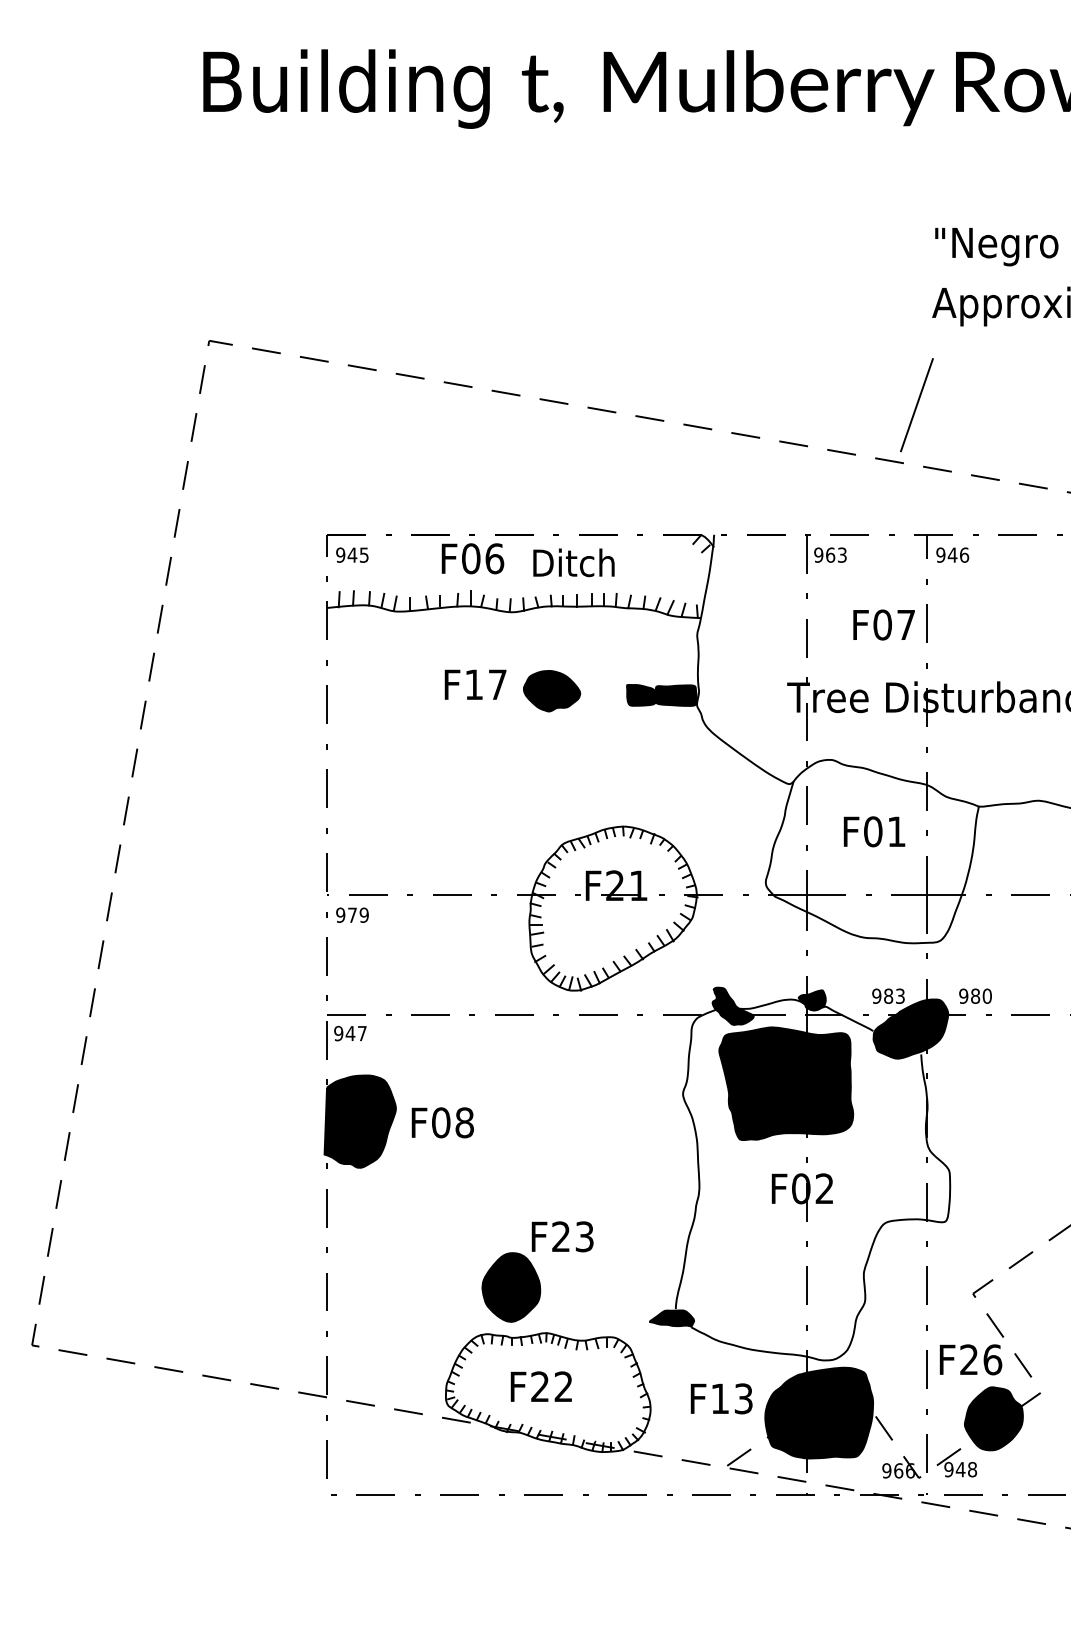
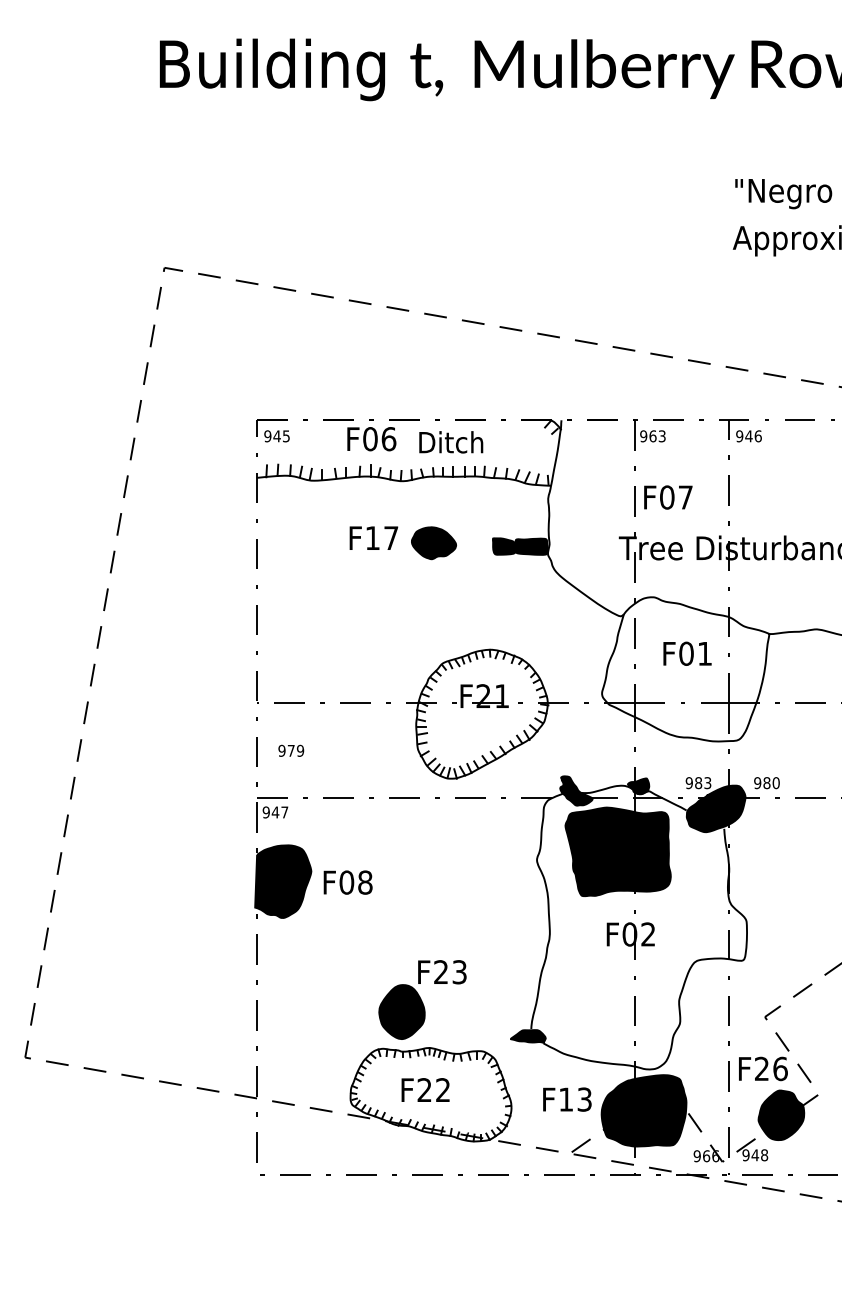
line: (916, 405) -> (720, 318), removed
text: (883, 624) -> (667, 497), moved
text: (352, 914) -> (291, 750), moved

